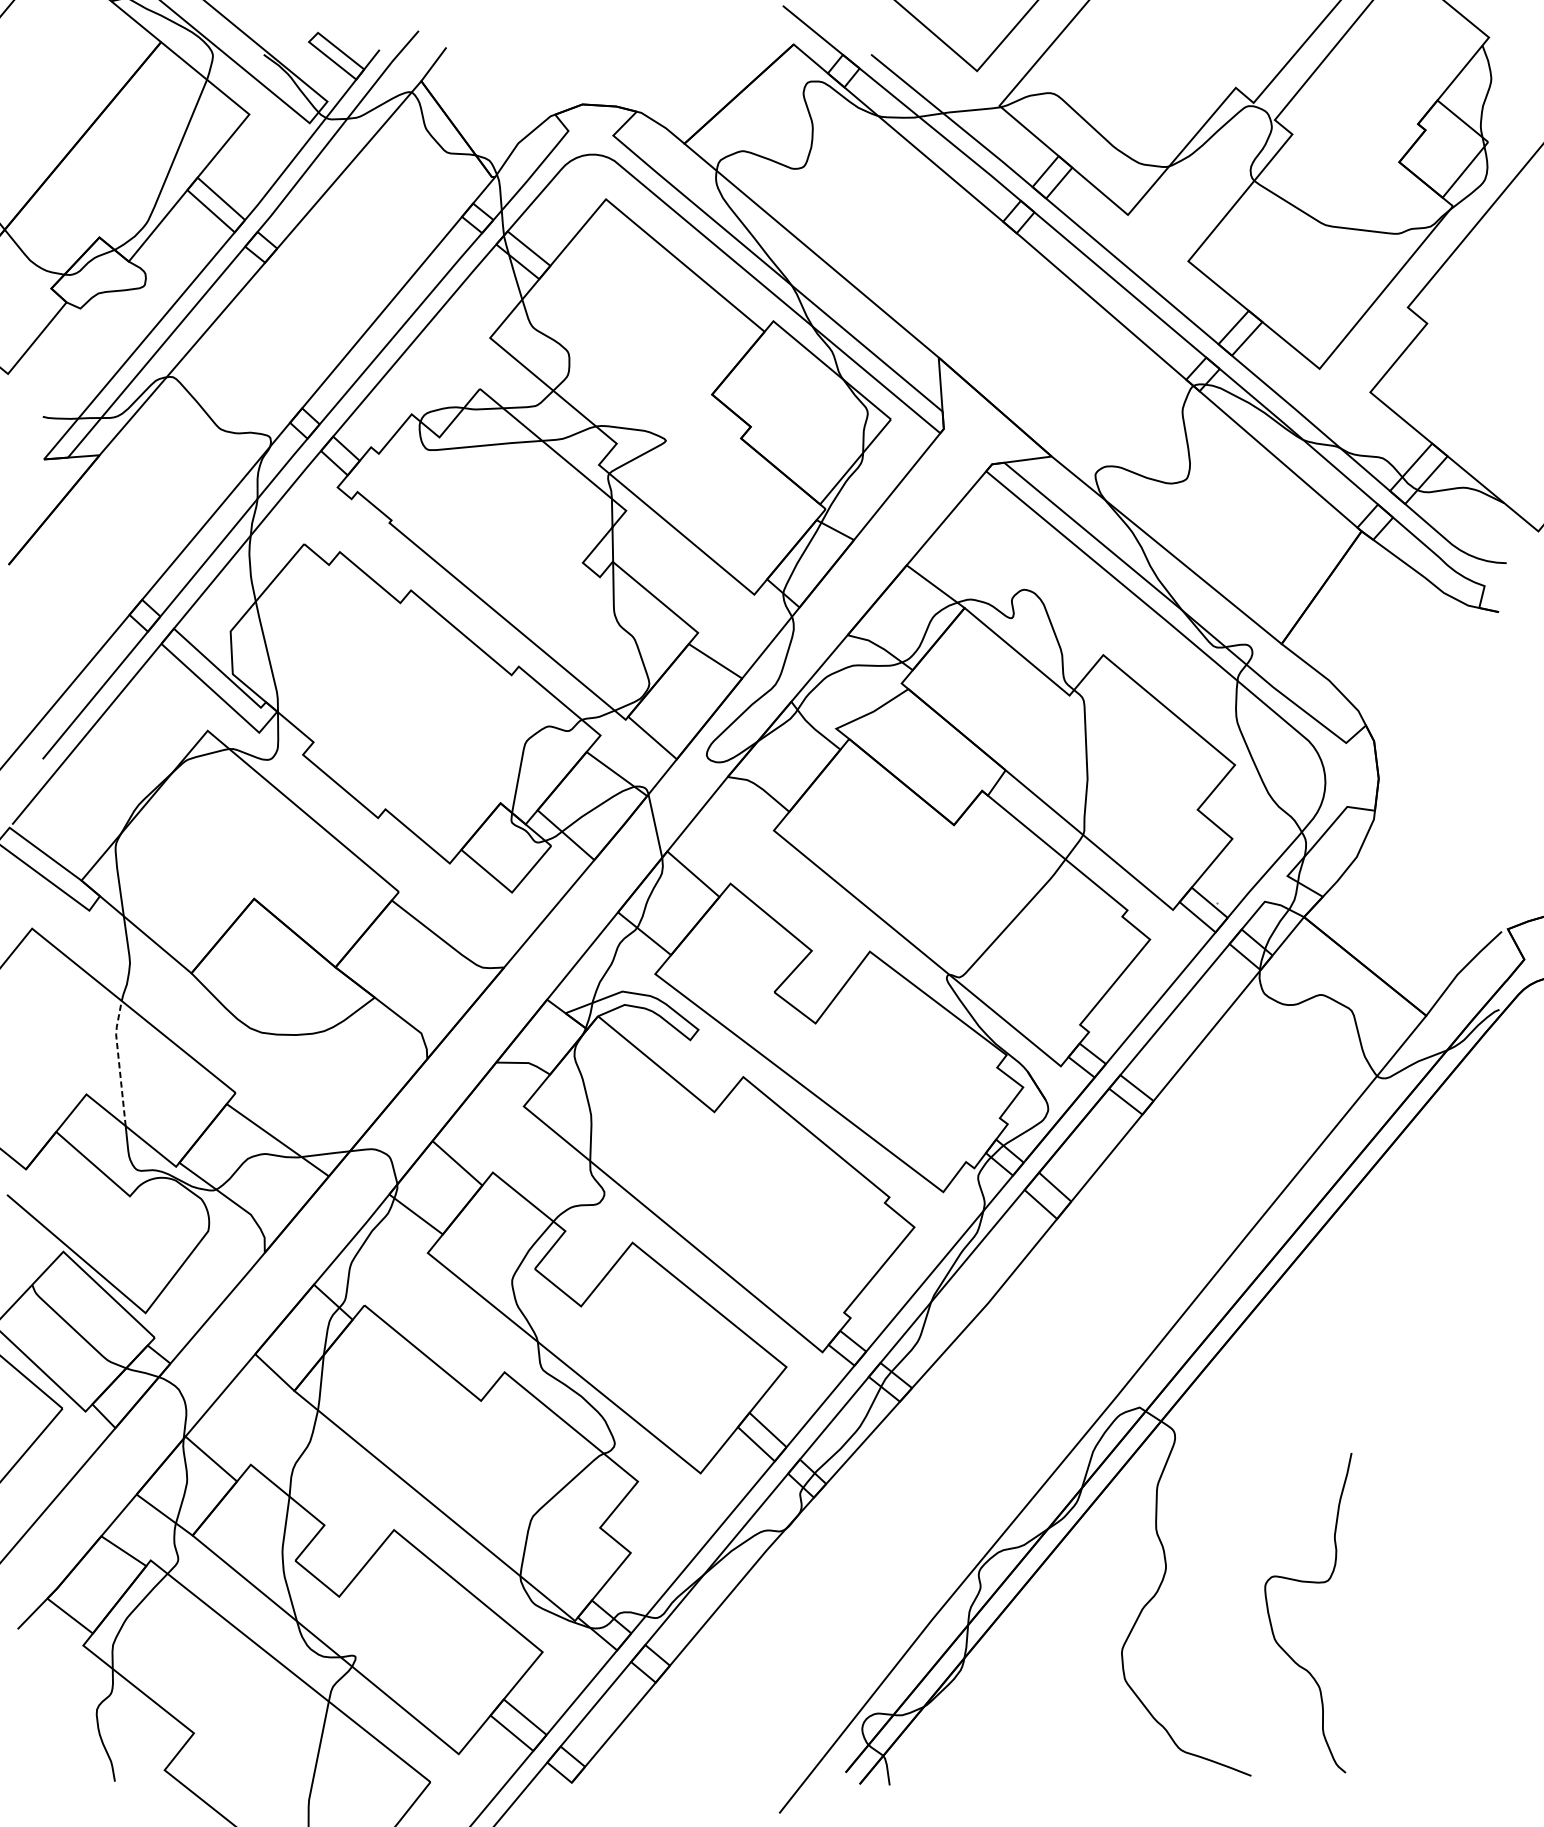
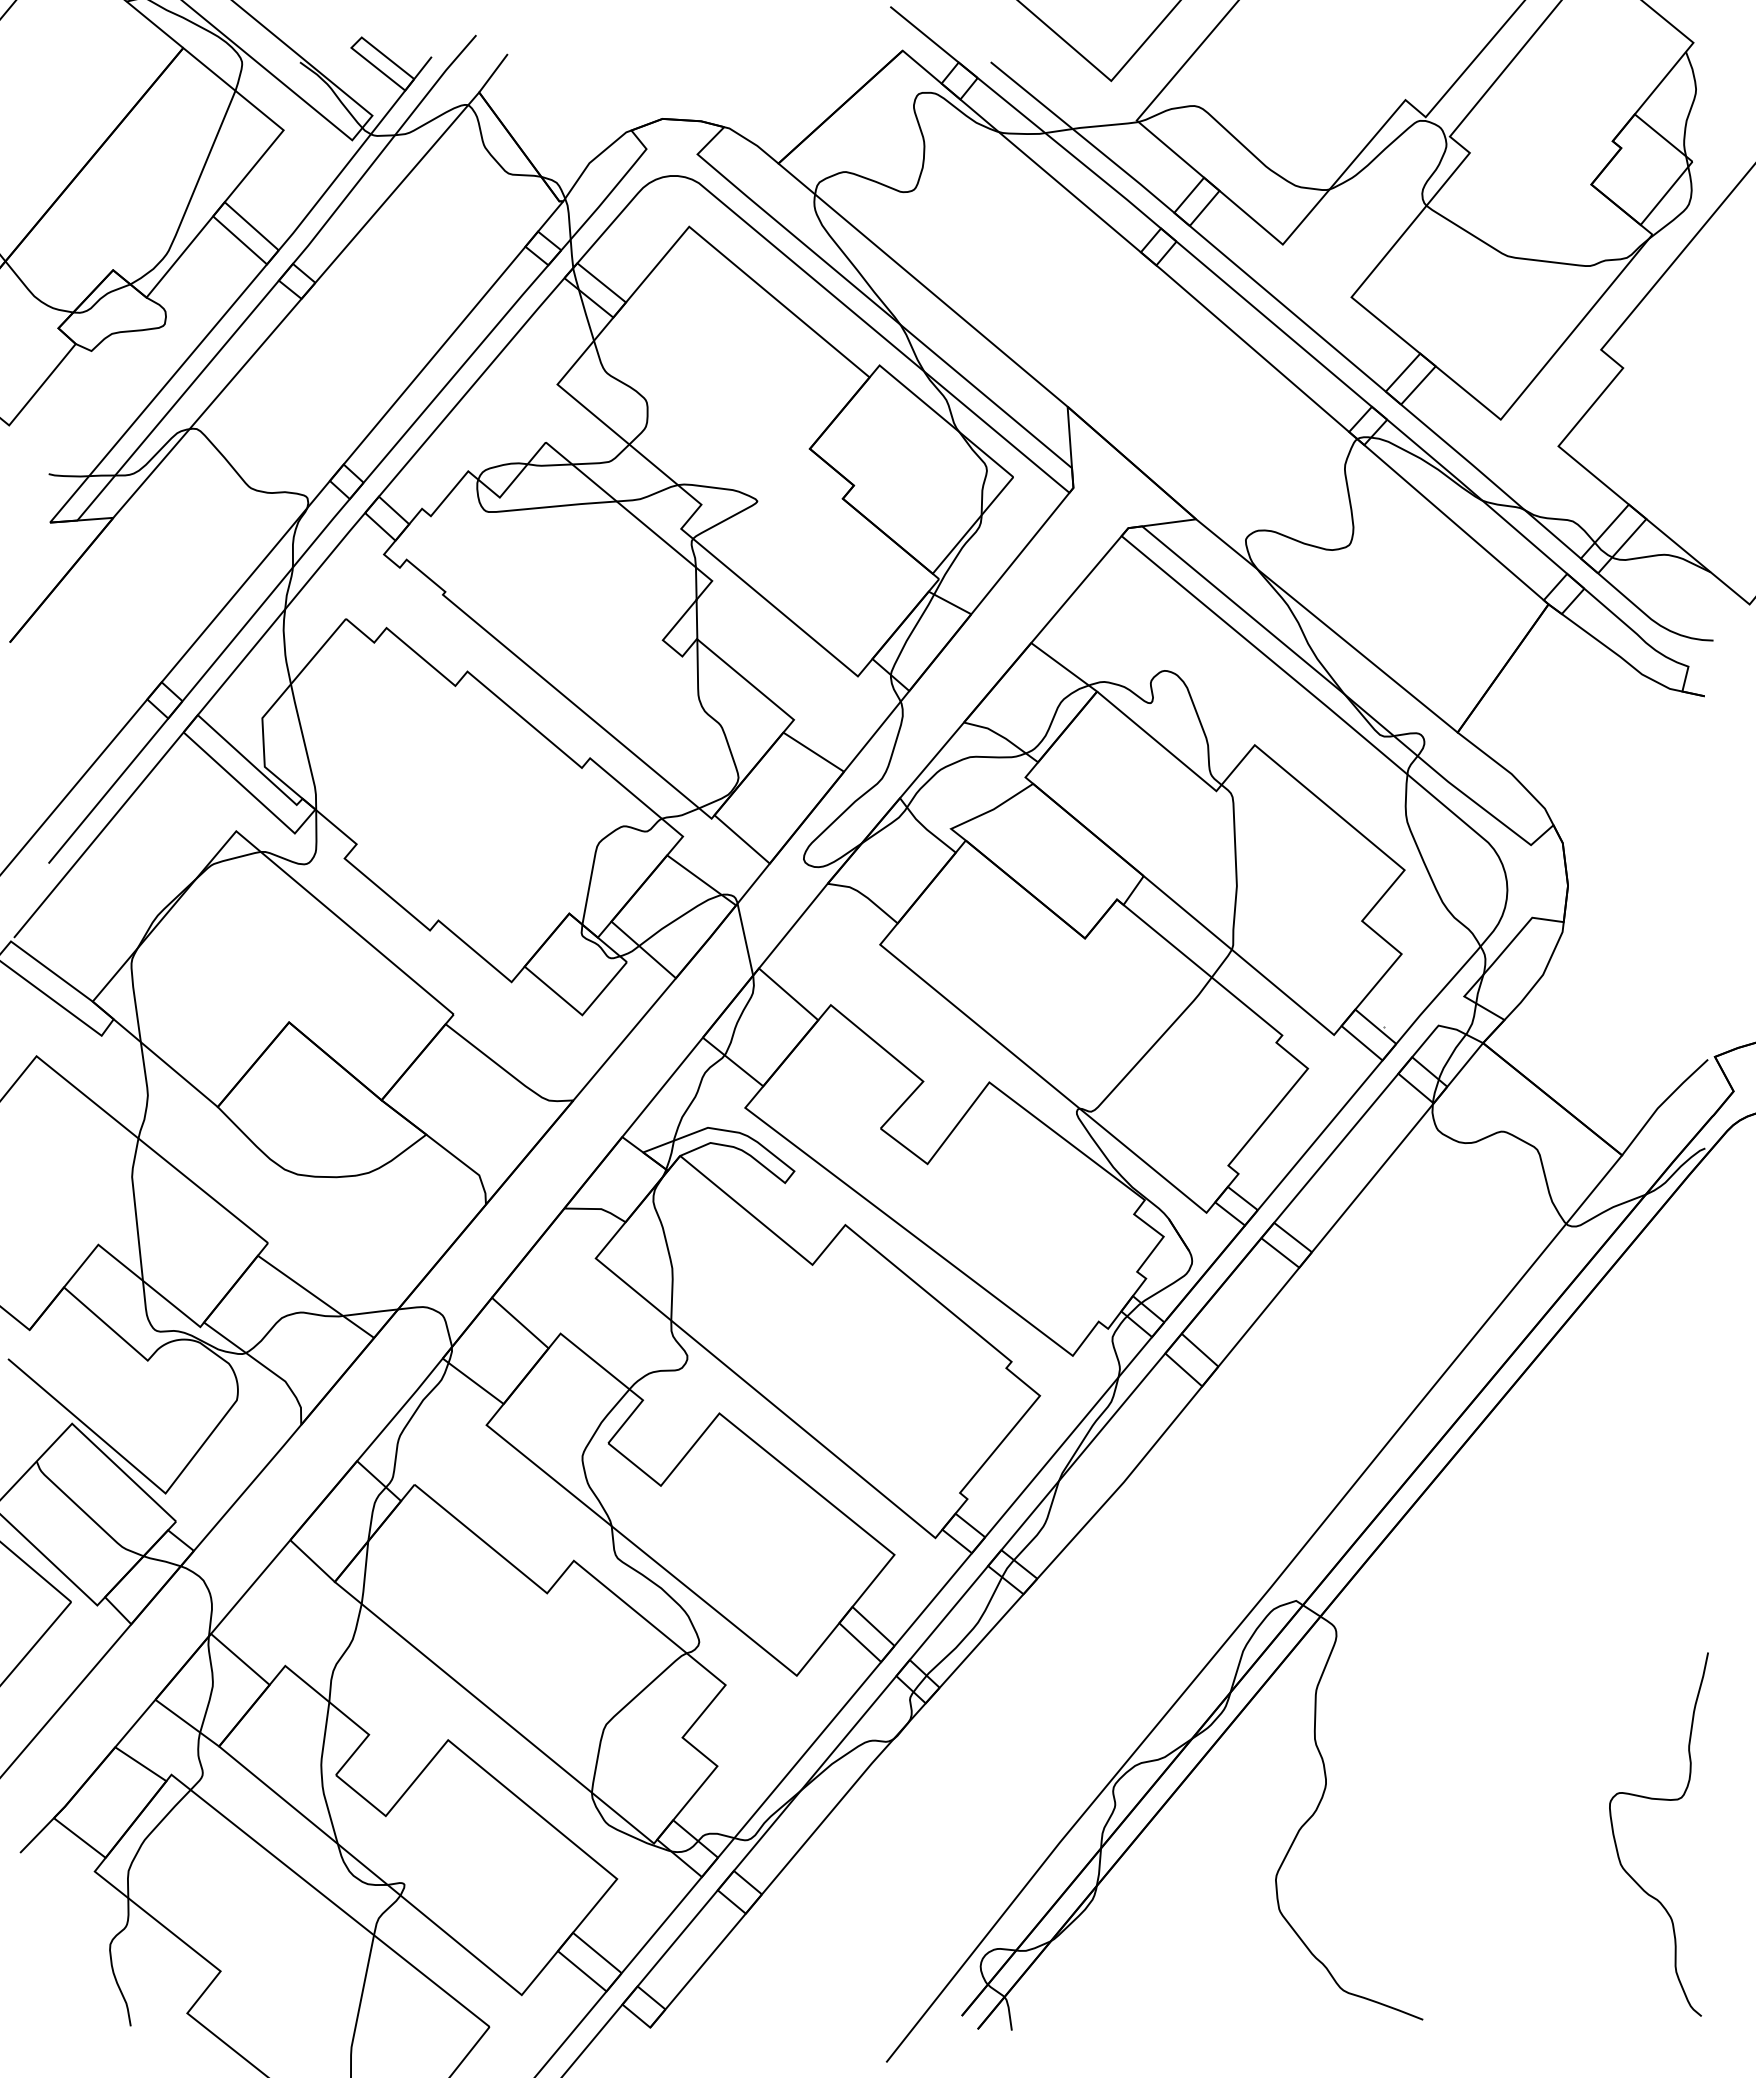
line: (119, 1061) -> (135, 1207), dashed -> solid
curve: (1307, 1583) -> (1658, 1800), moved

